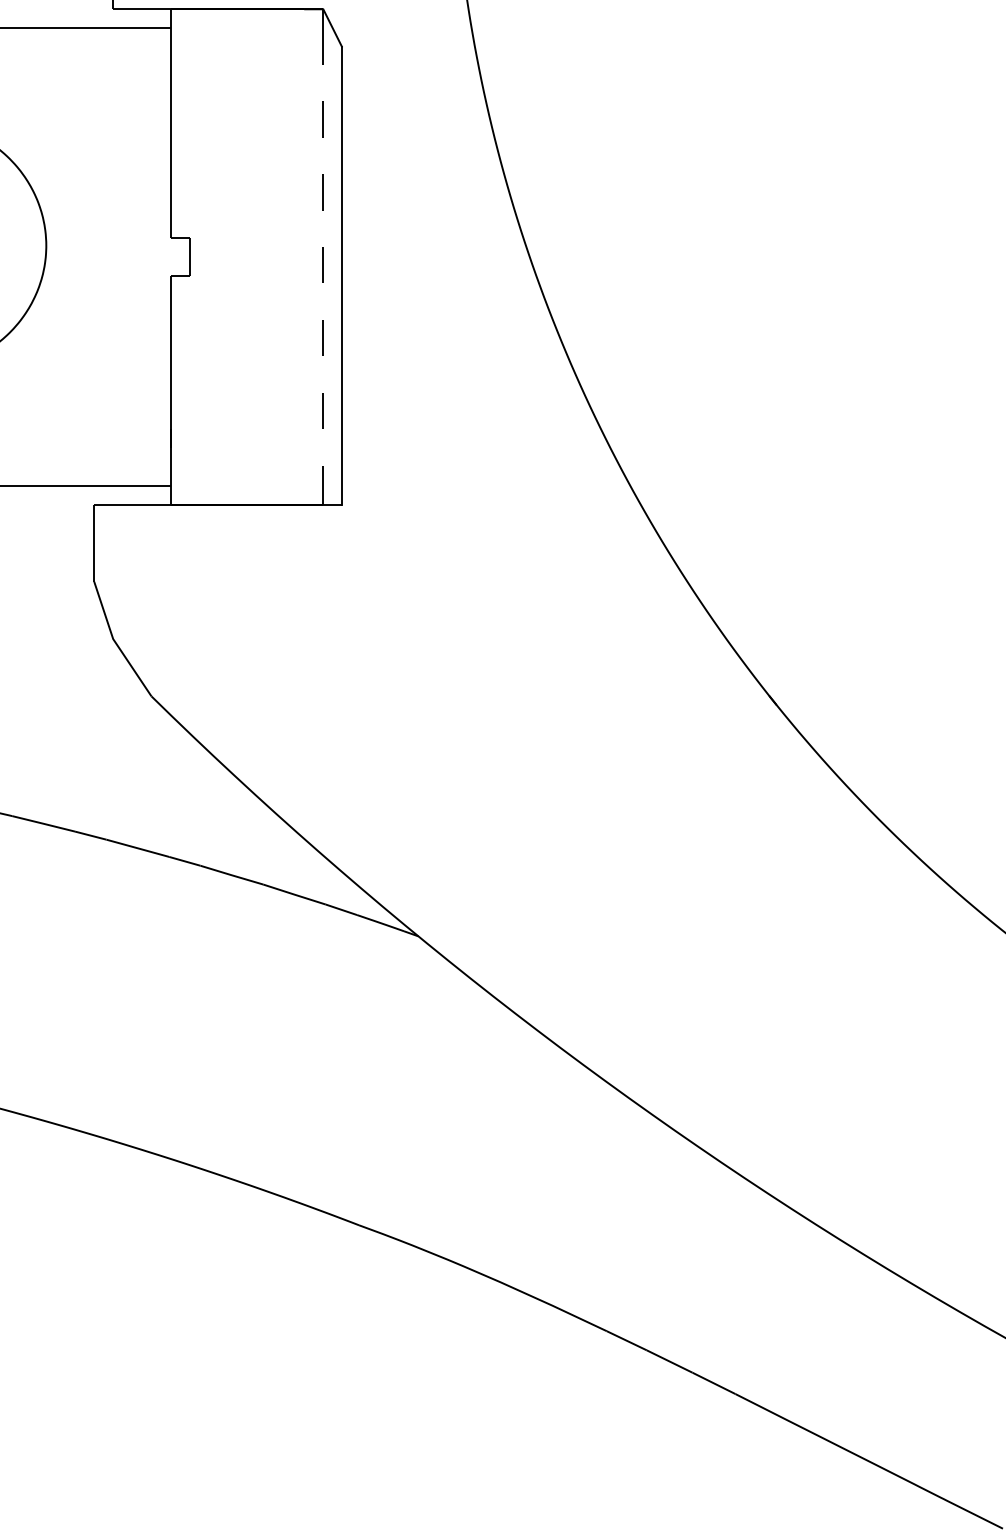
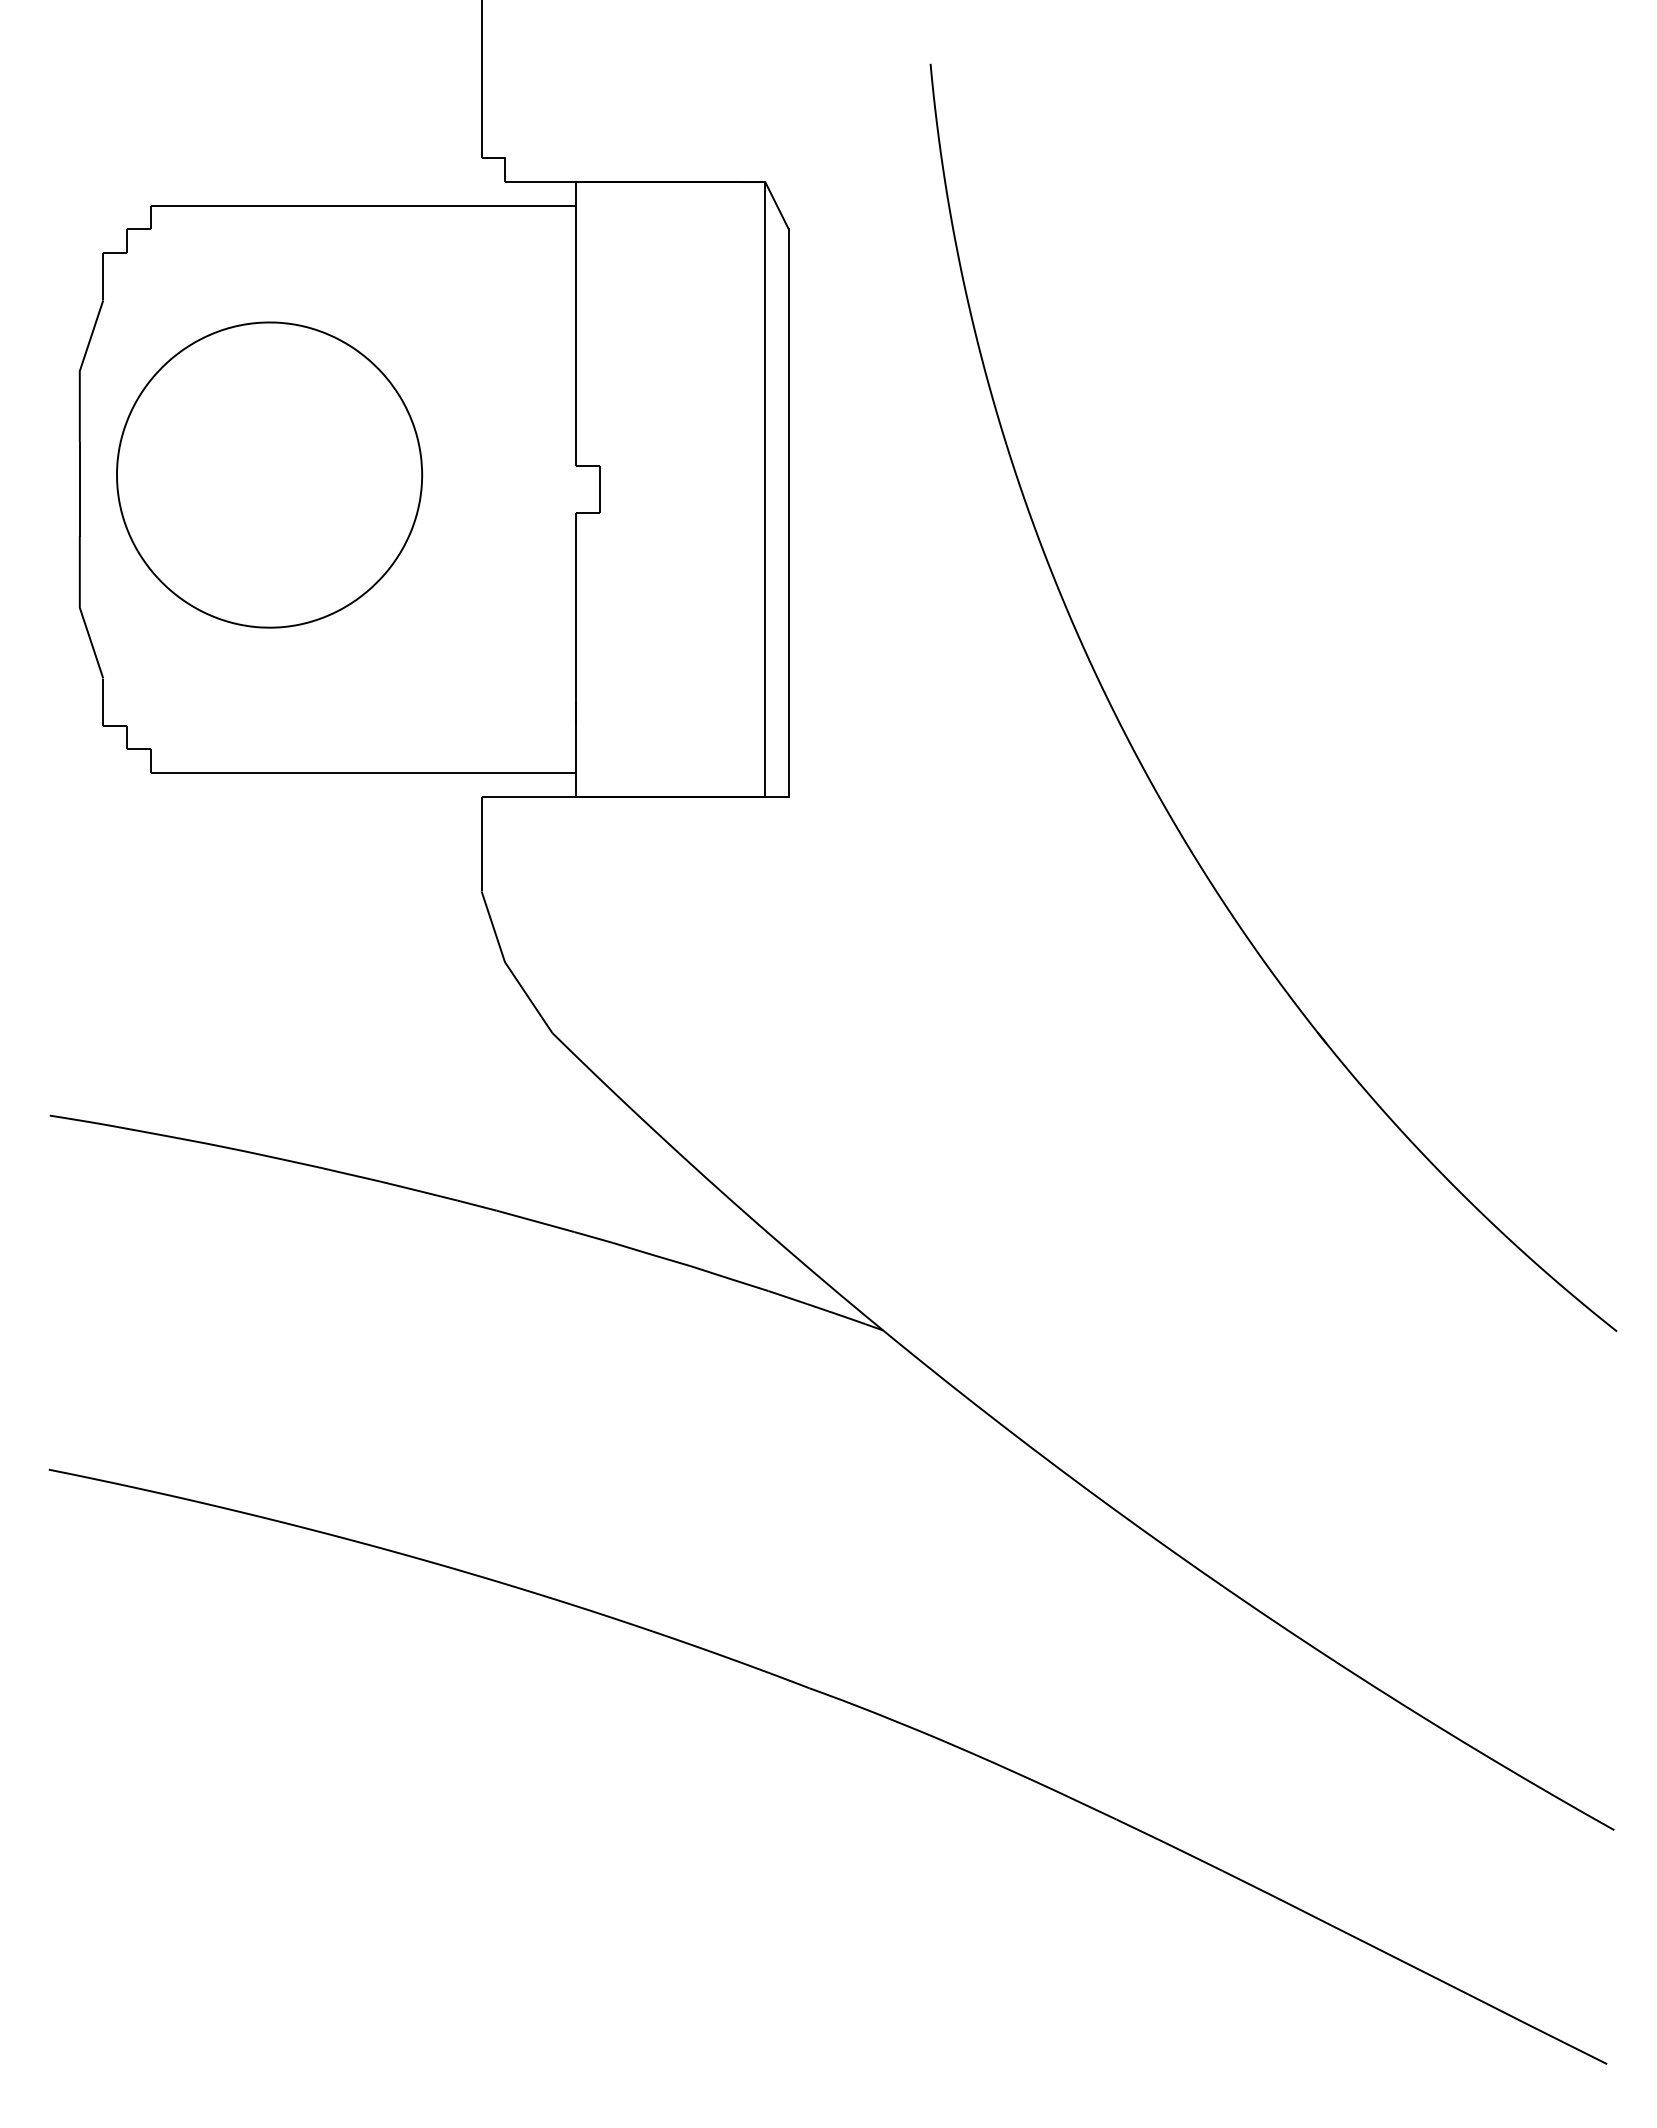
line: (323, 257) -> (765, 489), dashed -> solid

